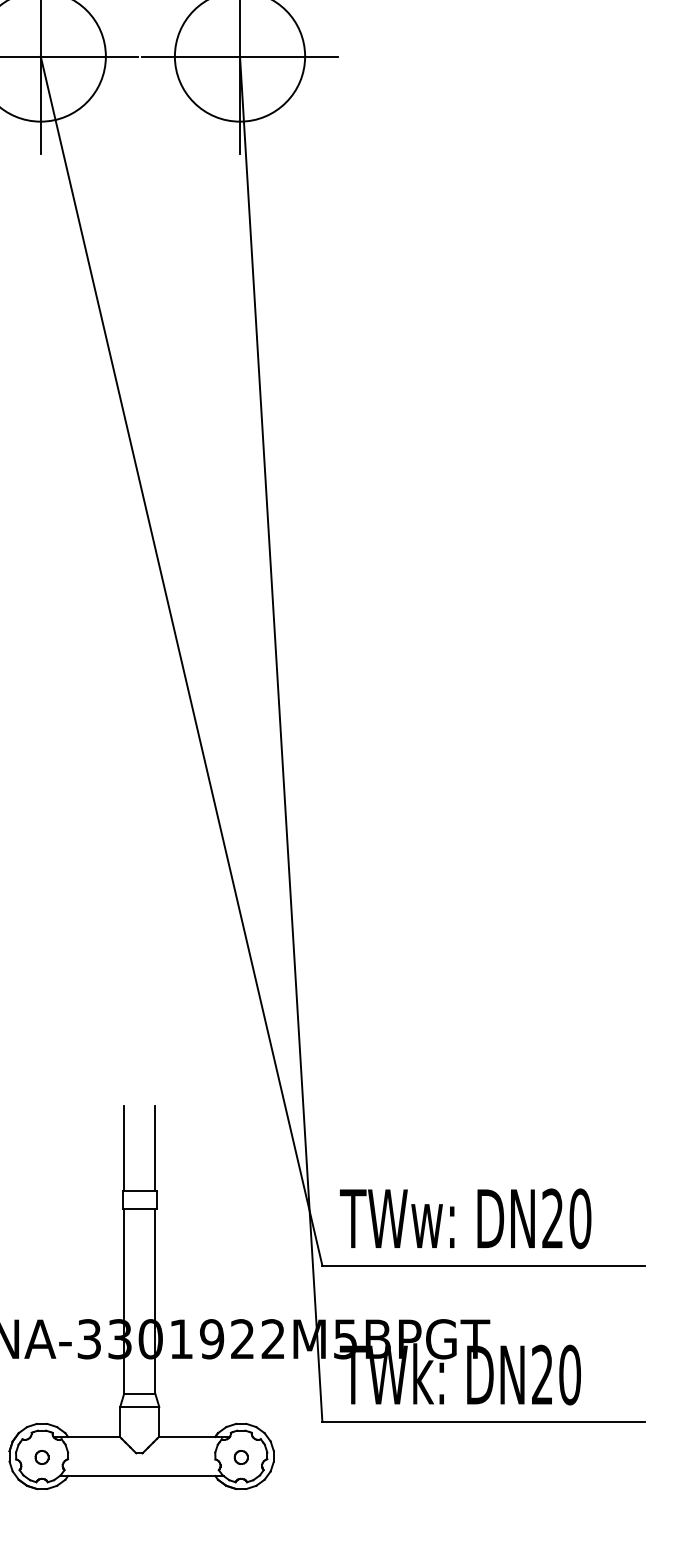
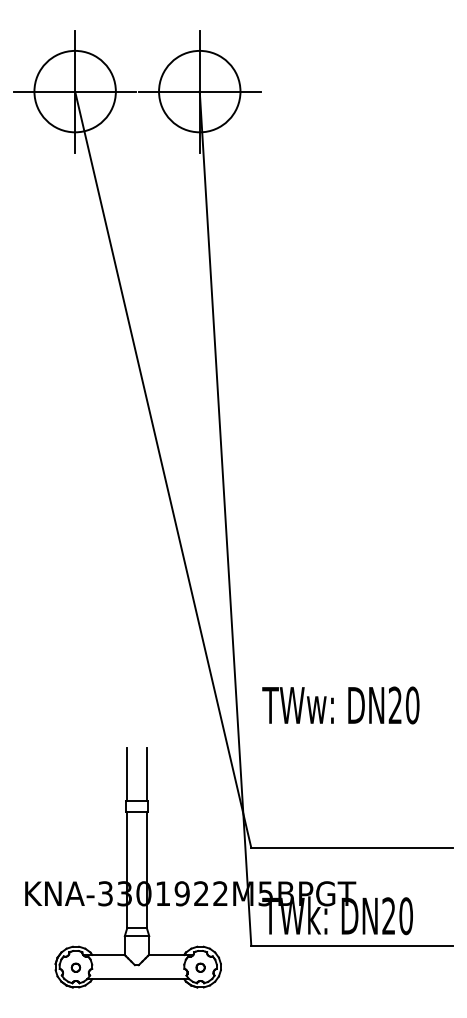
text: (465, 1218) -> (340, 705), moved

